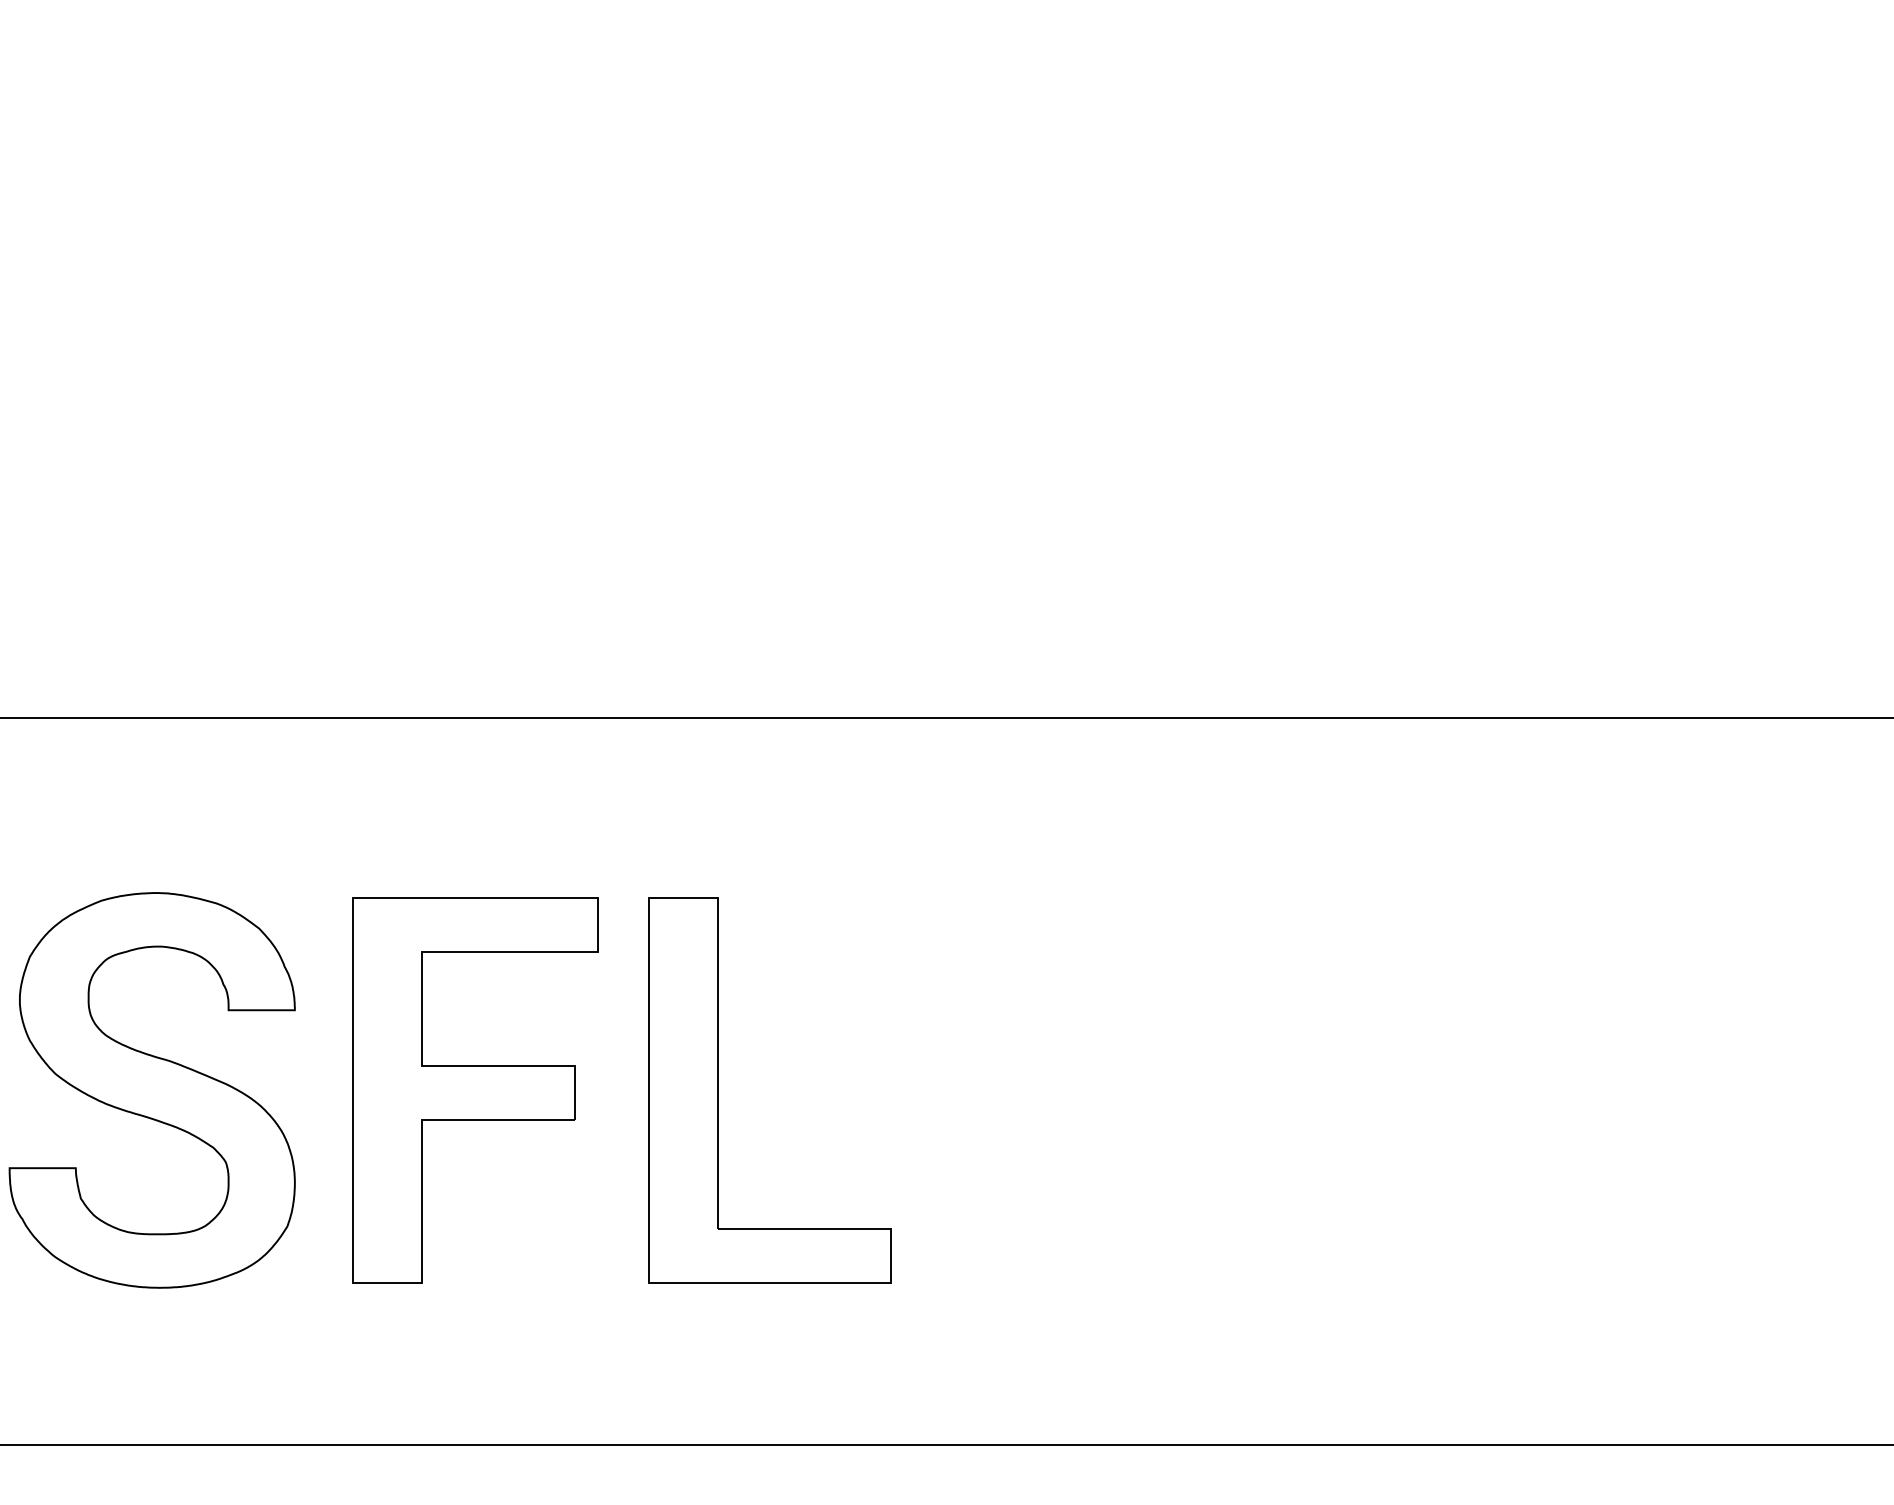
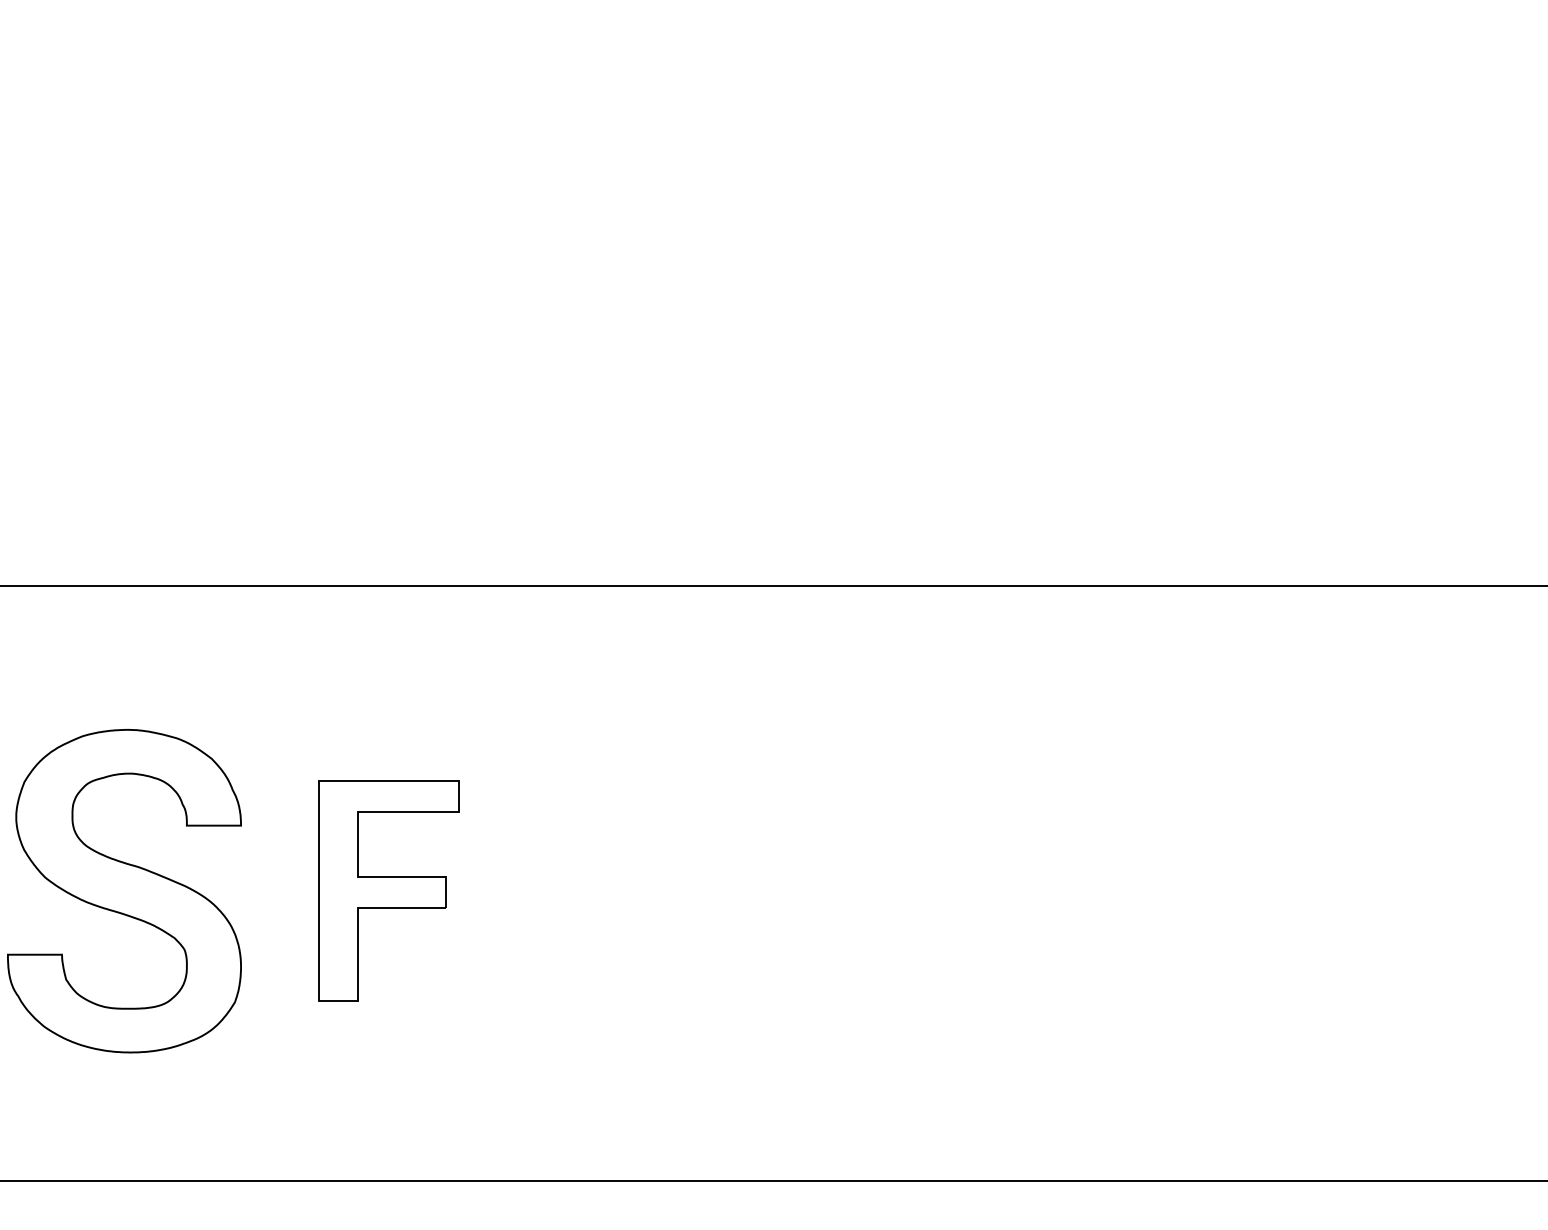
part: (475, 1089) -> (388, 890), size x0.7
part: (718, 1089) -> (587, 890), removed

